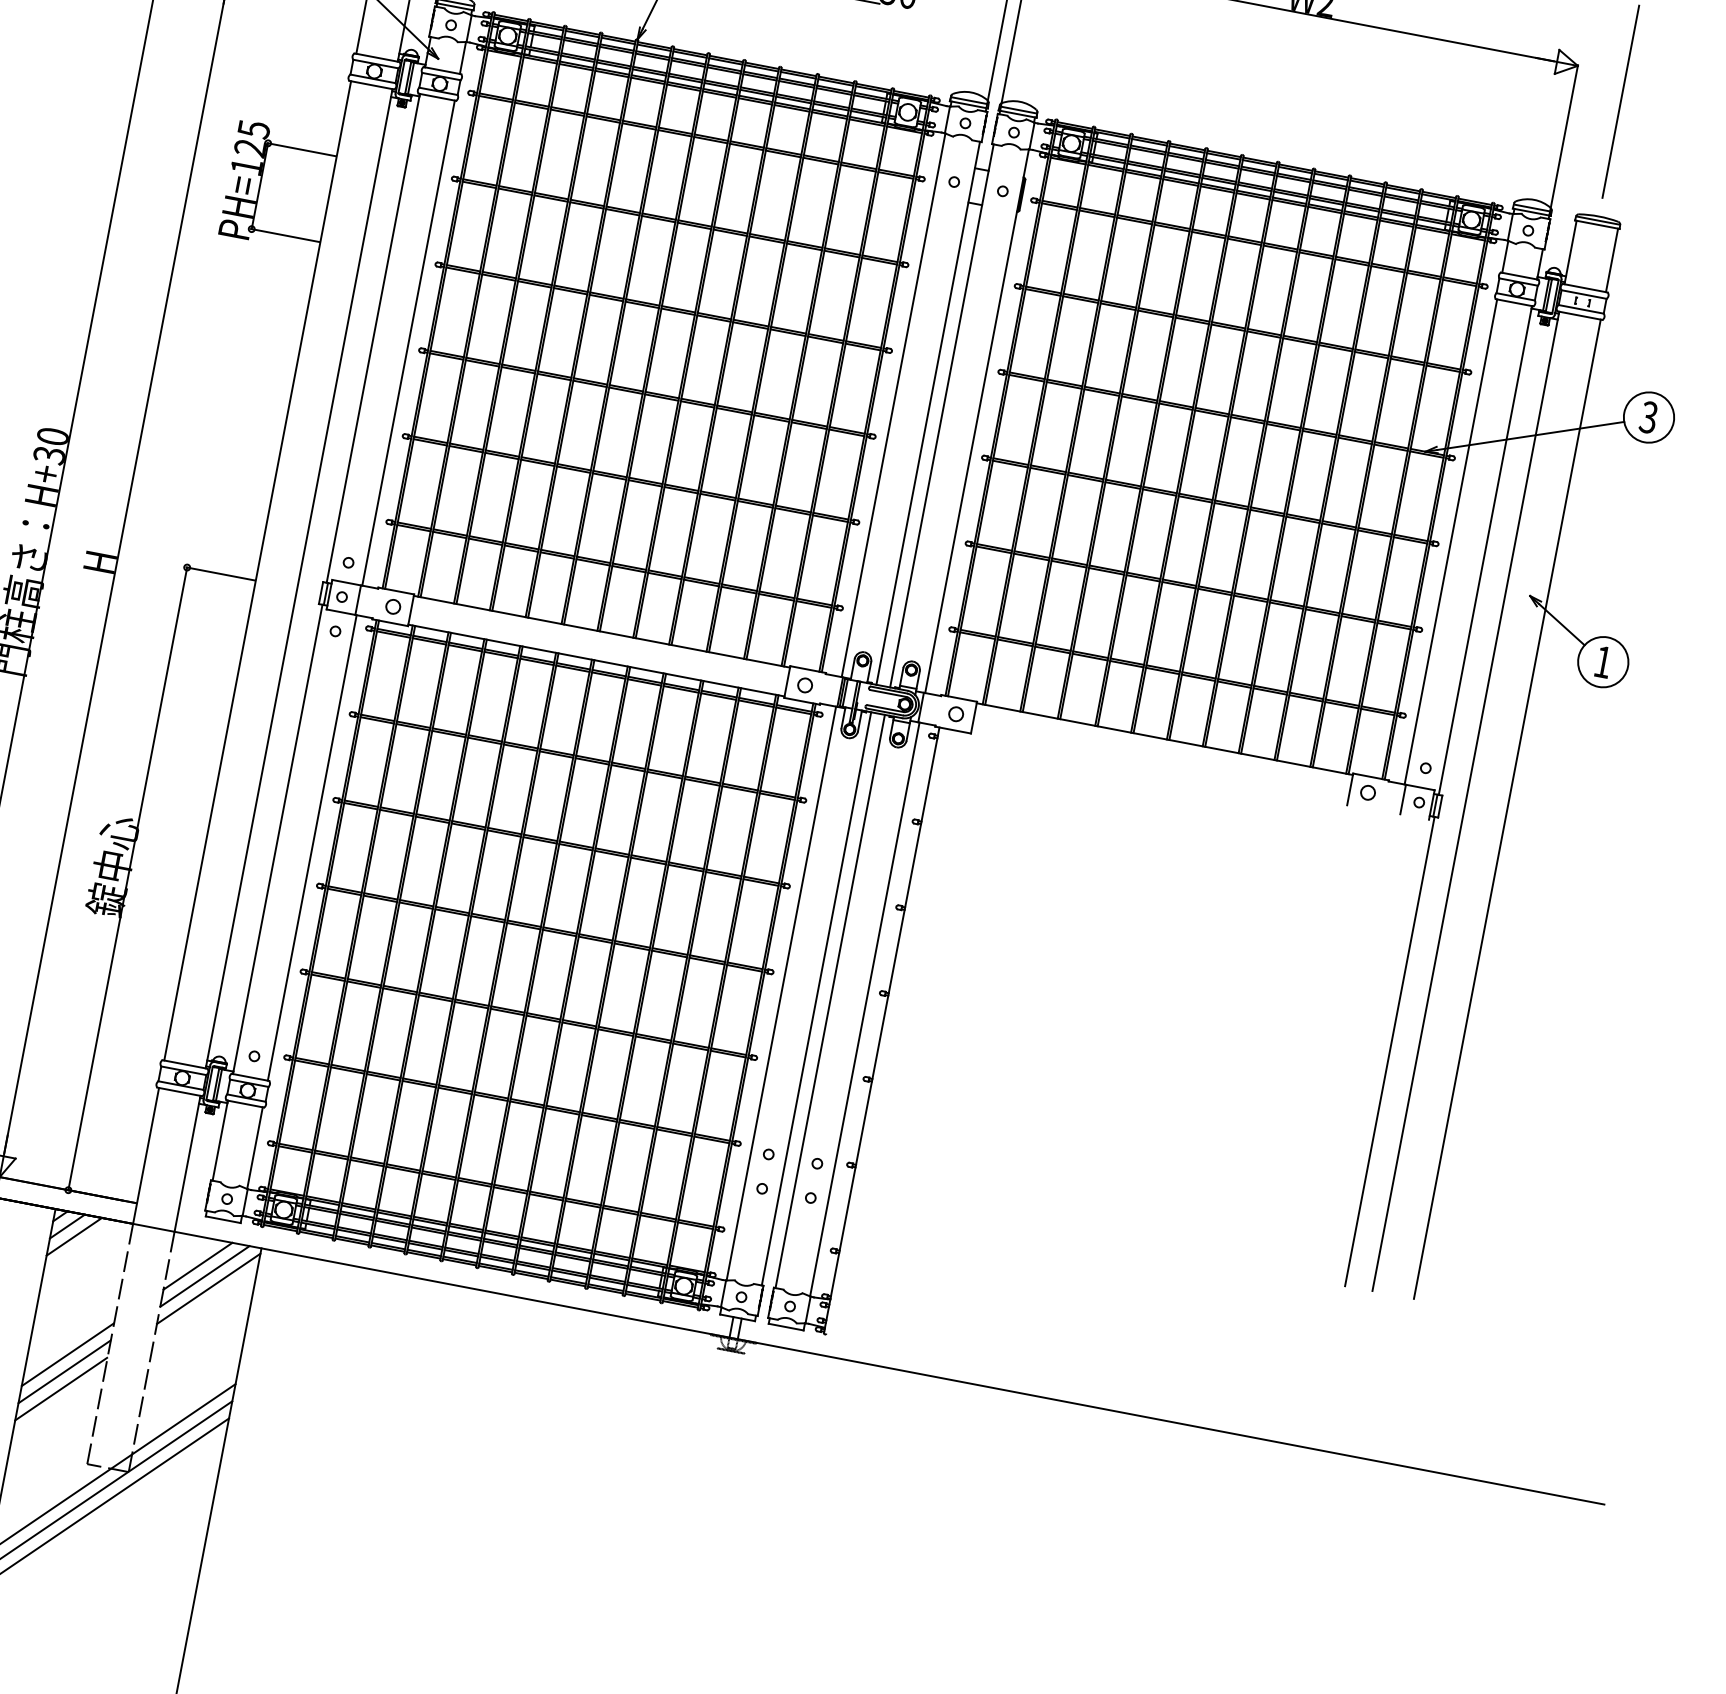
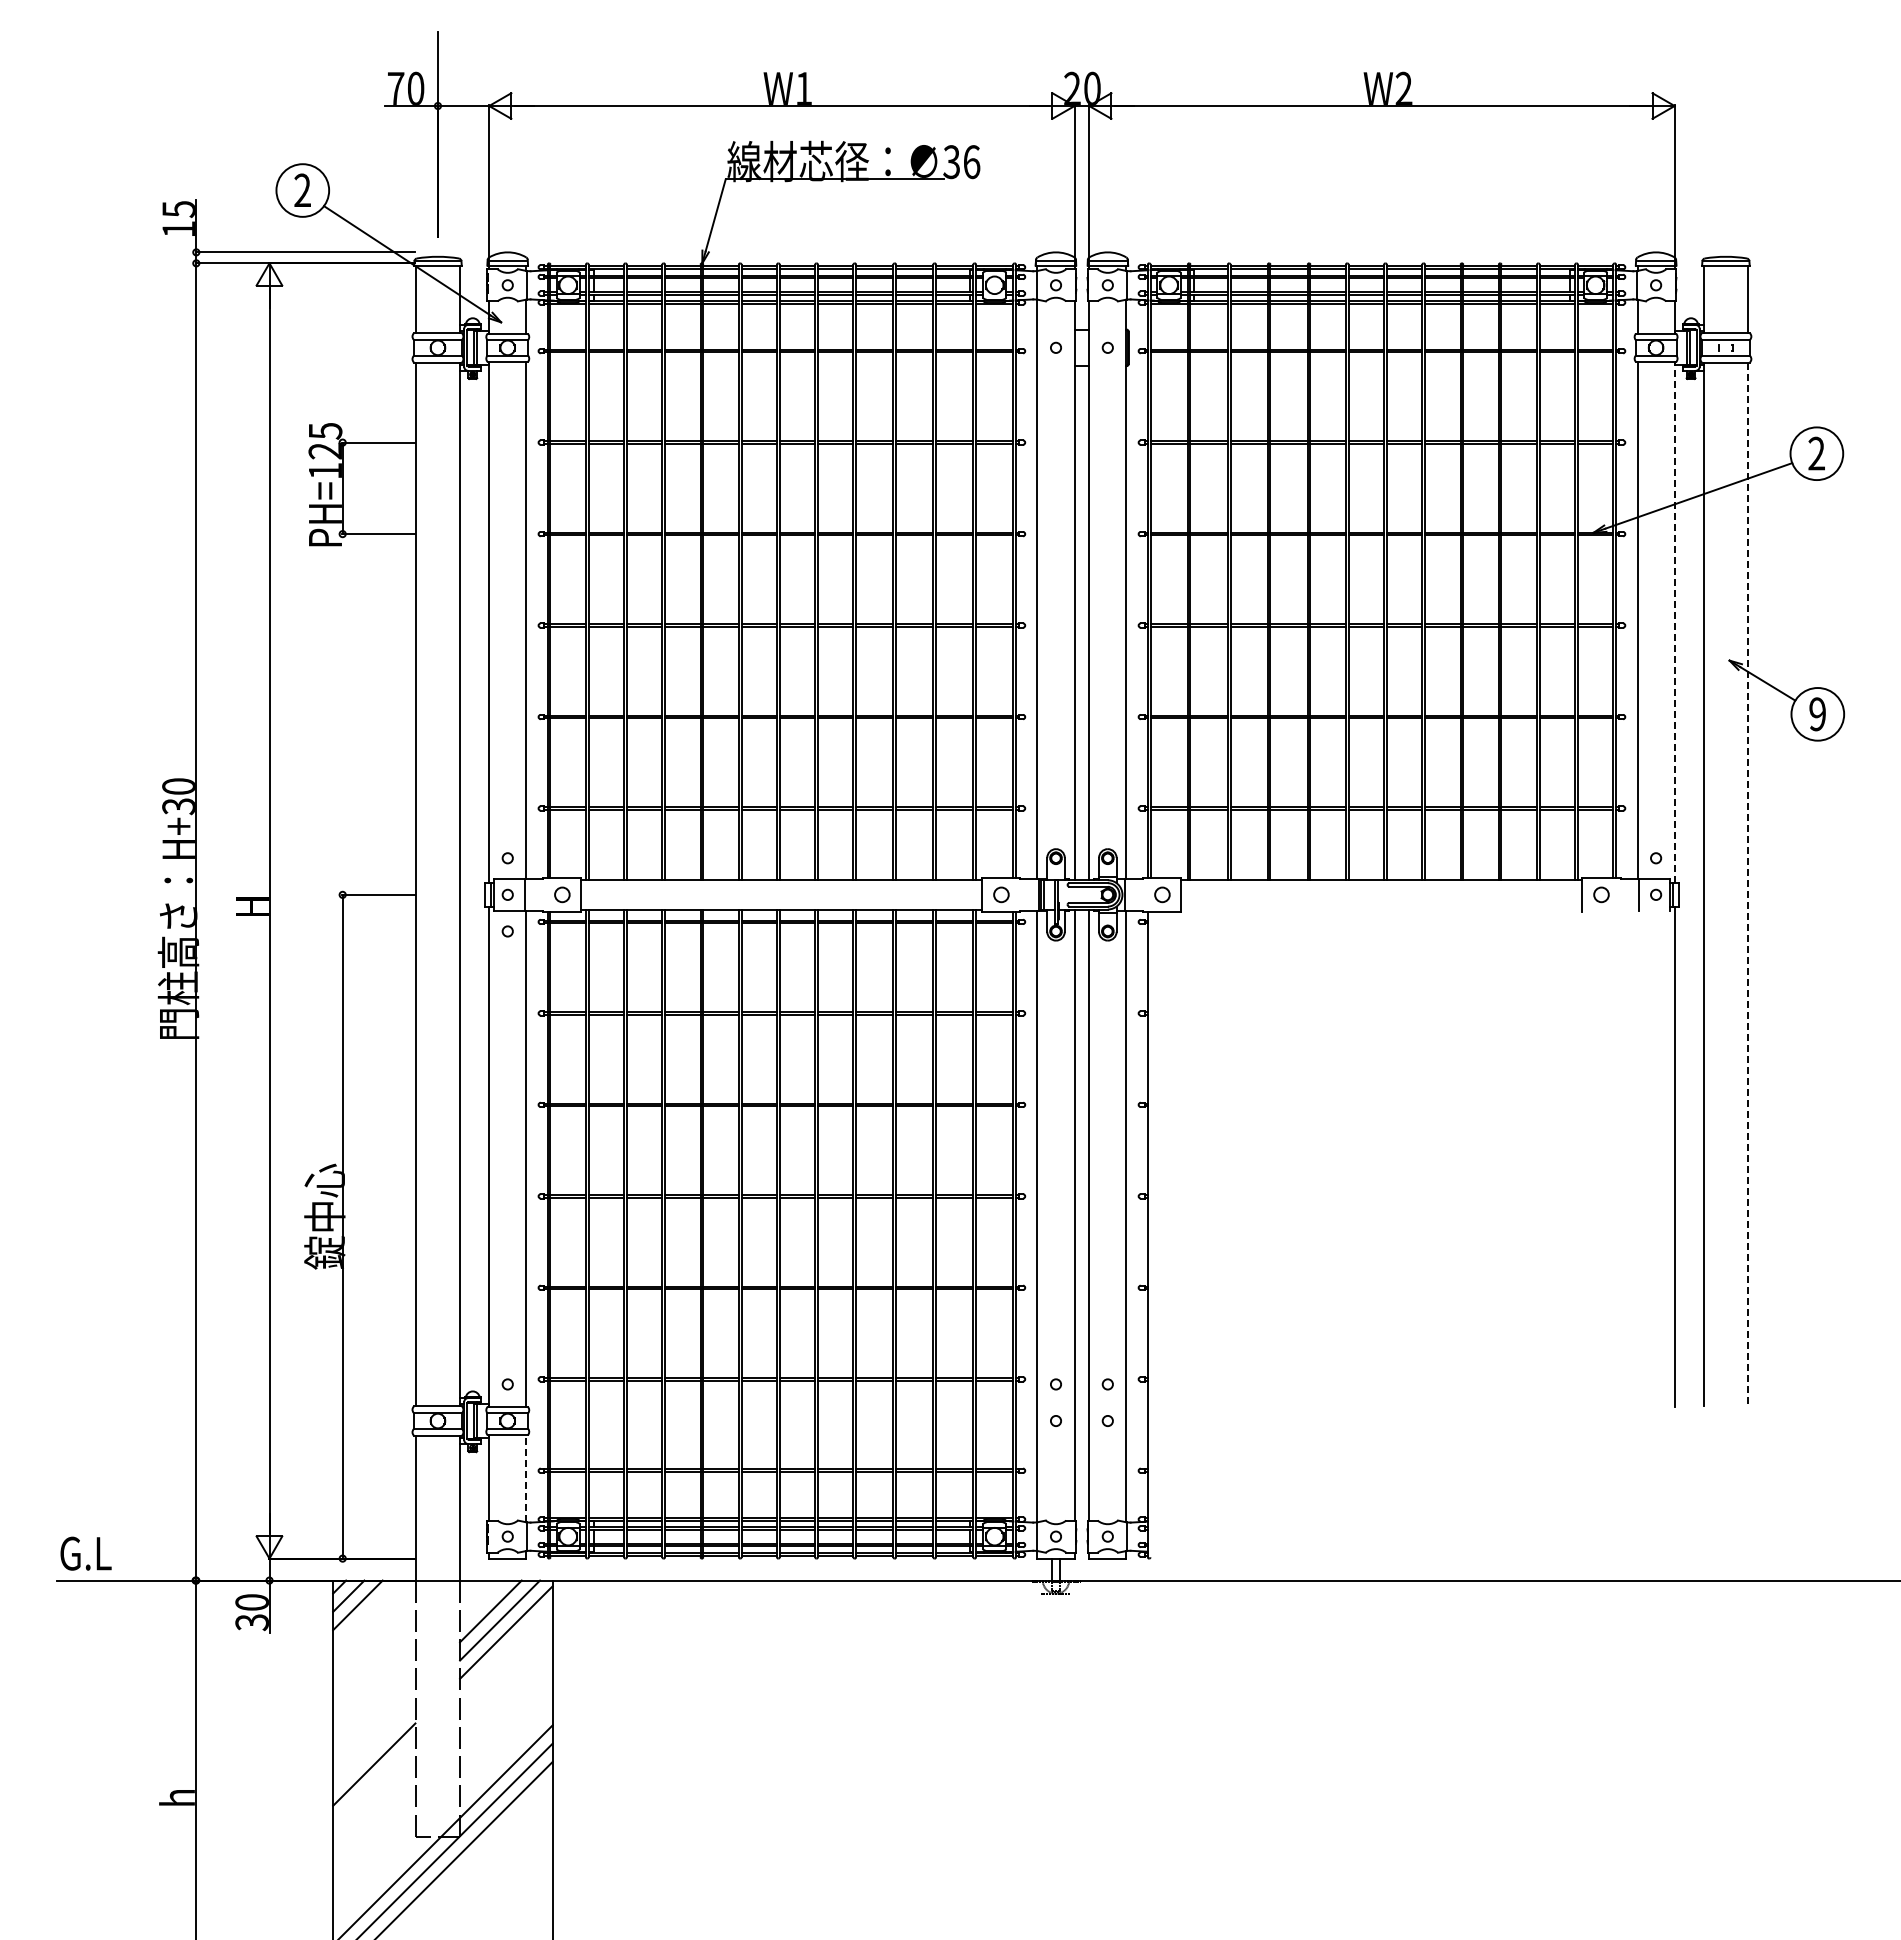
line: (1620, 101) -> (1725, 134), removed
text: (1648, 417) -> (1816, 453), 3 -> 2
line: (1485, 550) -> (1674, 622), solid -> dashed
text: (1602, 662) -> (1817, 714), 1 -> 9
line: (1507, 809) -> (1748, 884), solid -> dashed
line: (255, 1147) -> (526, 1478), solid -> dashed
line: (68, 1354) -> (374, 1727), removed
line: (64, 1372) -> (374, 1746), removed

